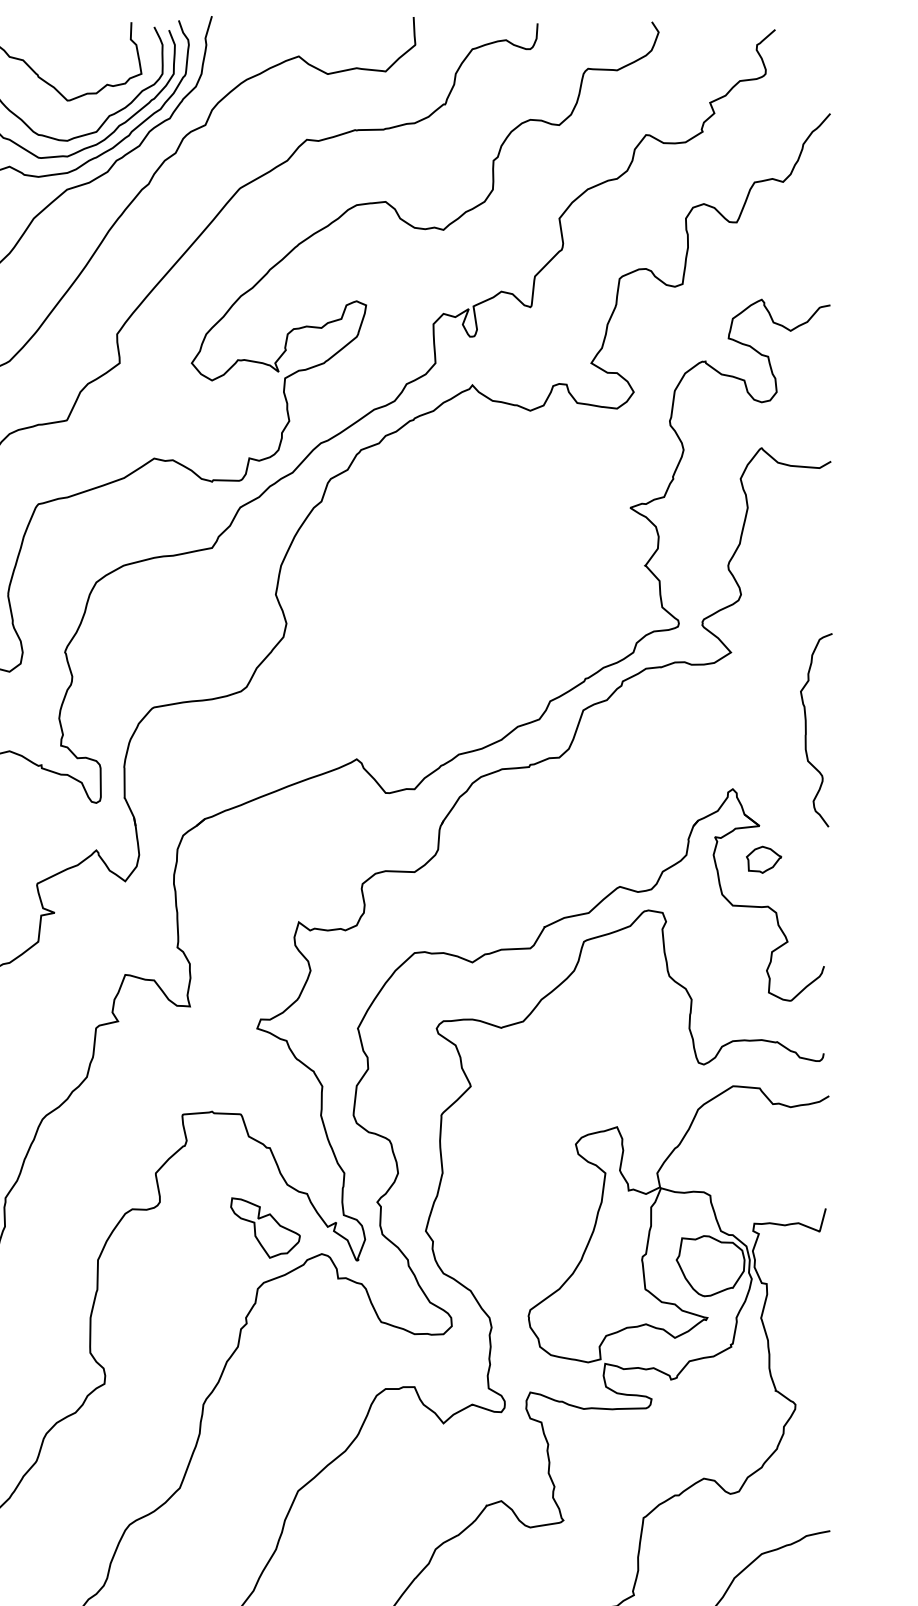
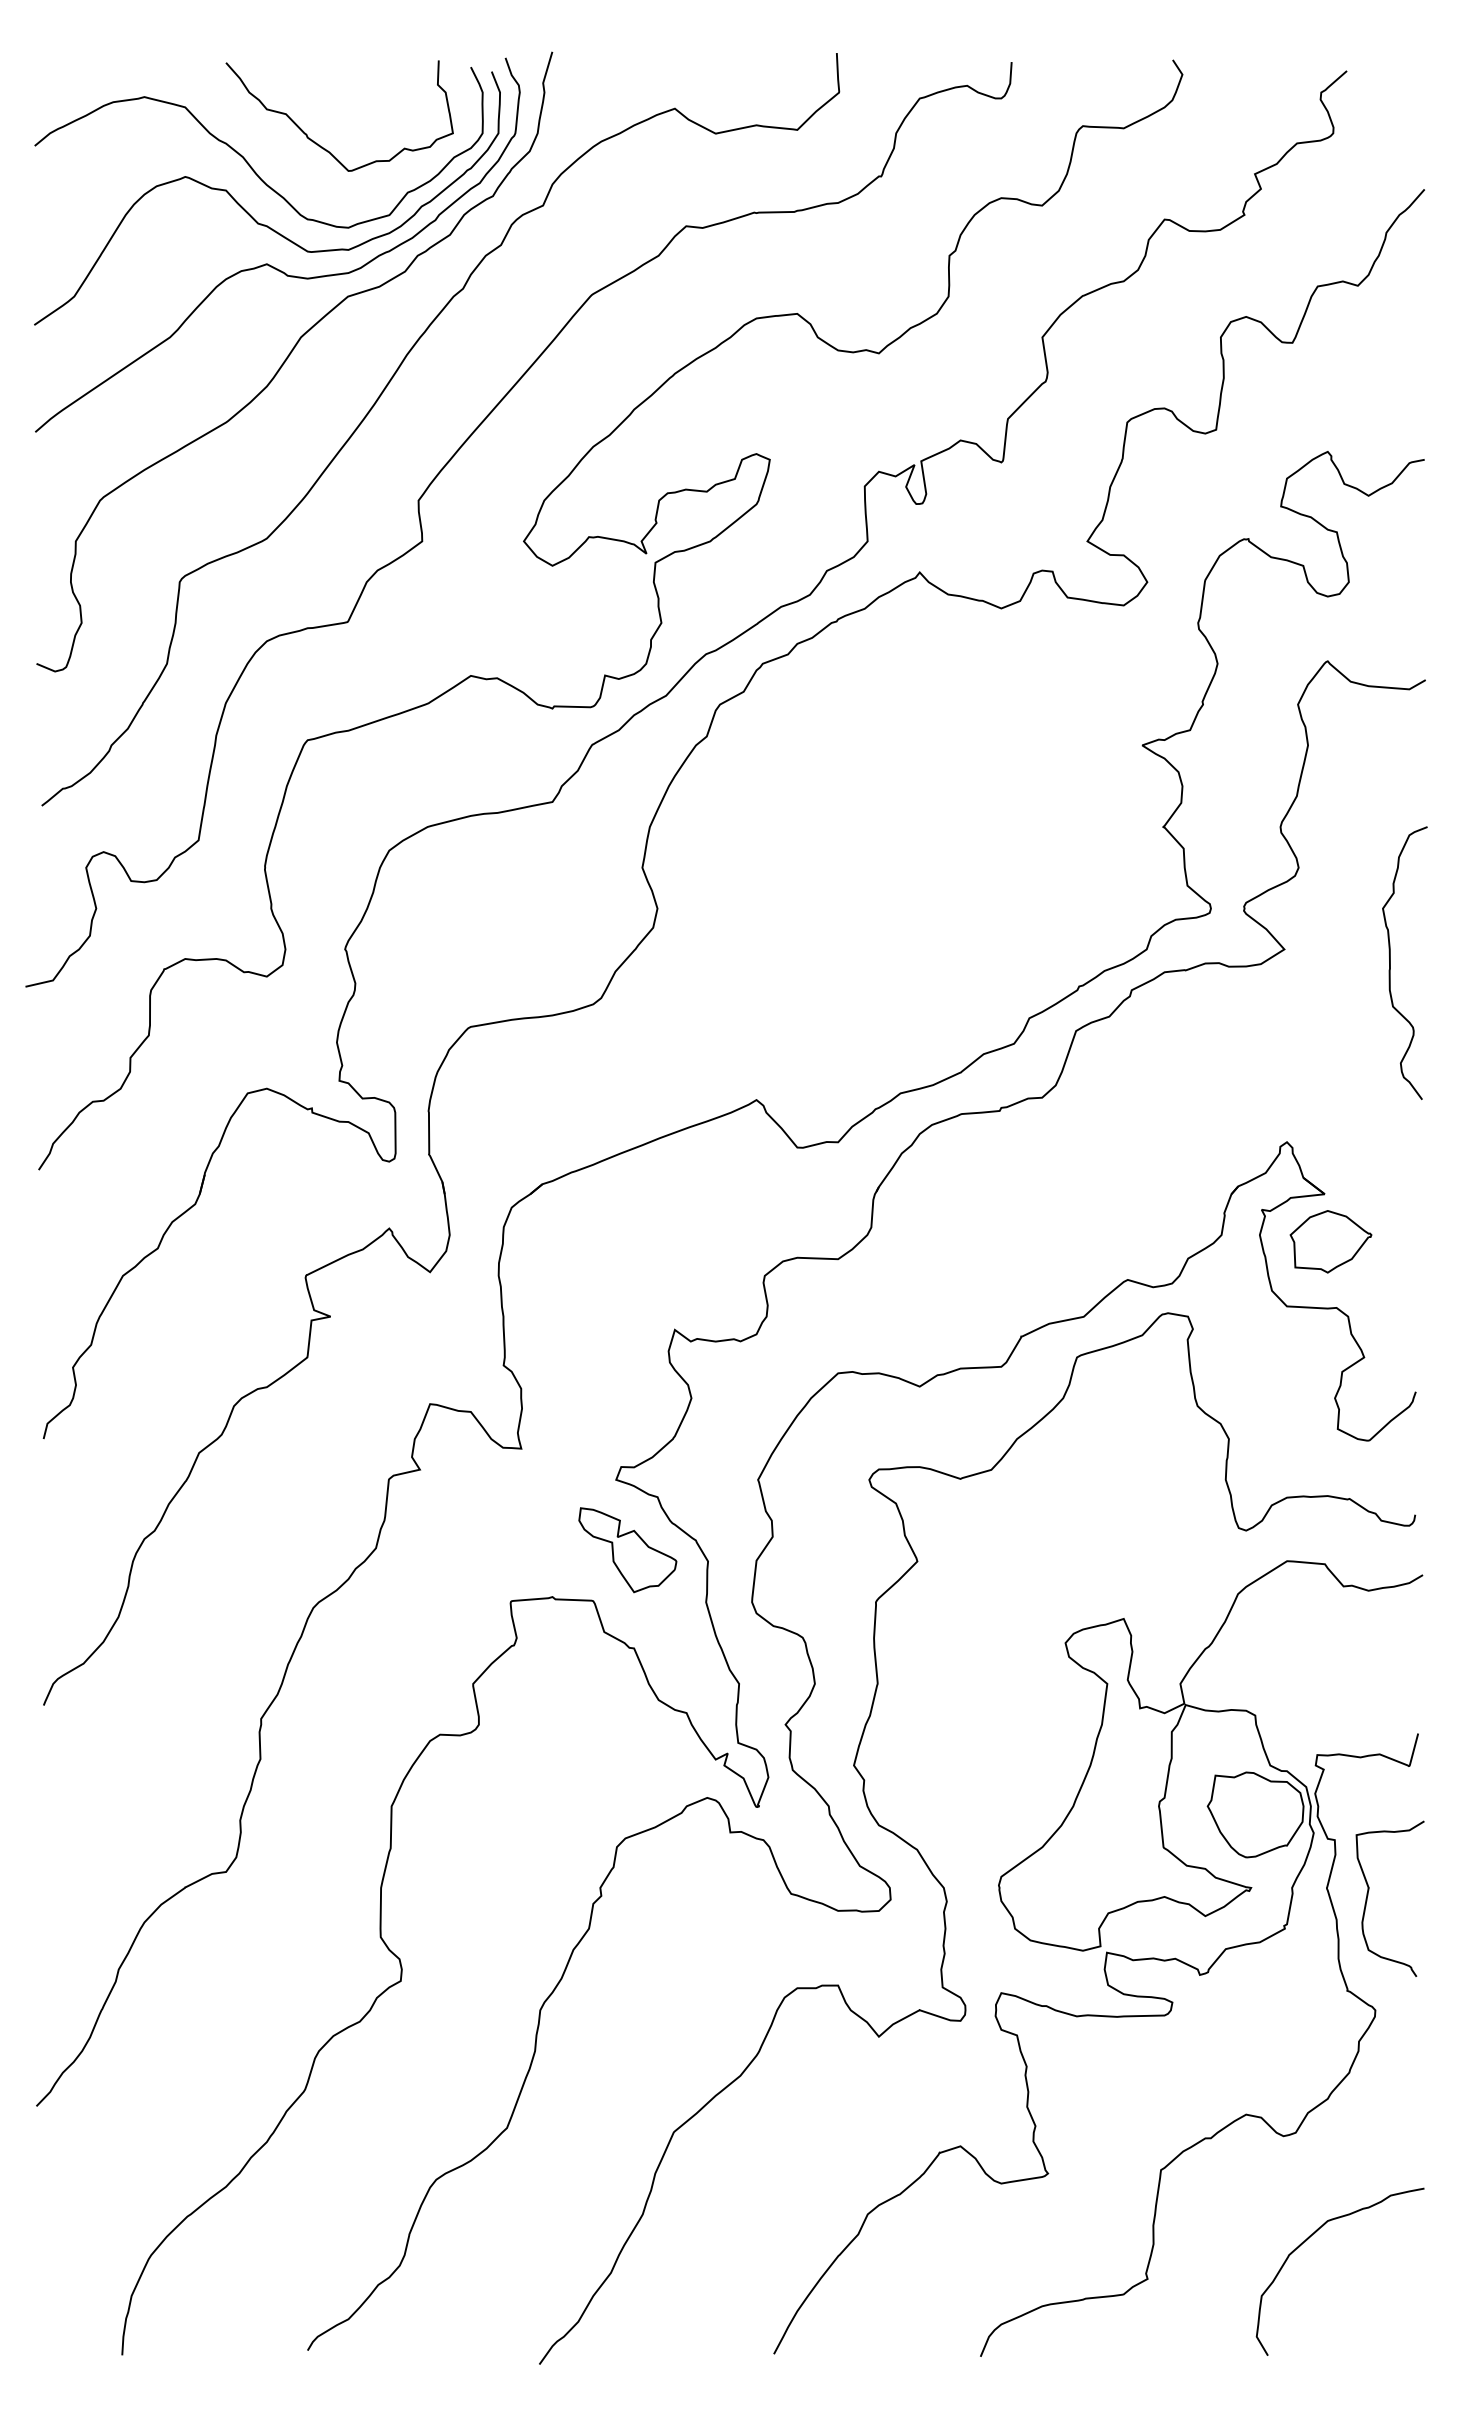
curve: (806, 729) -> (1390, 962), moved
part: (763, 859) -> (1330, 1241), size x1.67
part: (265, 1228) -> (627, 1550), moved
curve: (790, 1323) -> (1368, 1895), added

